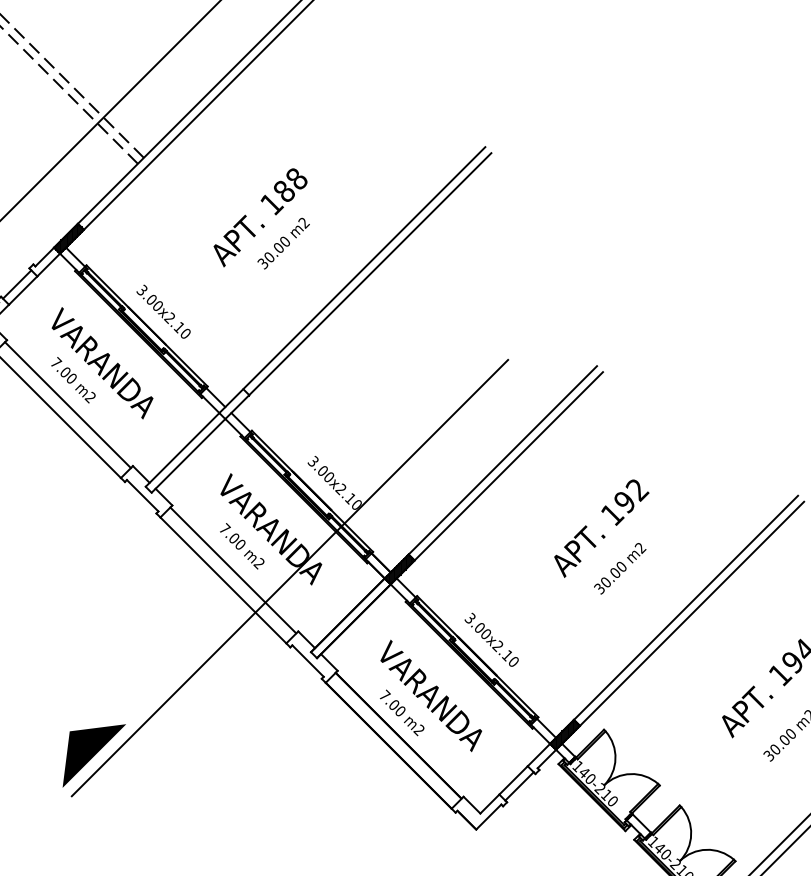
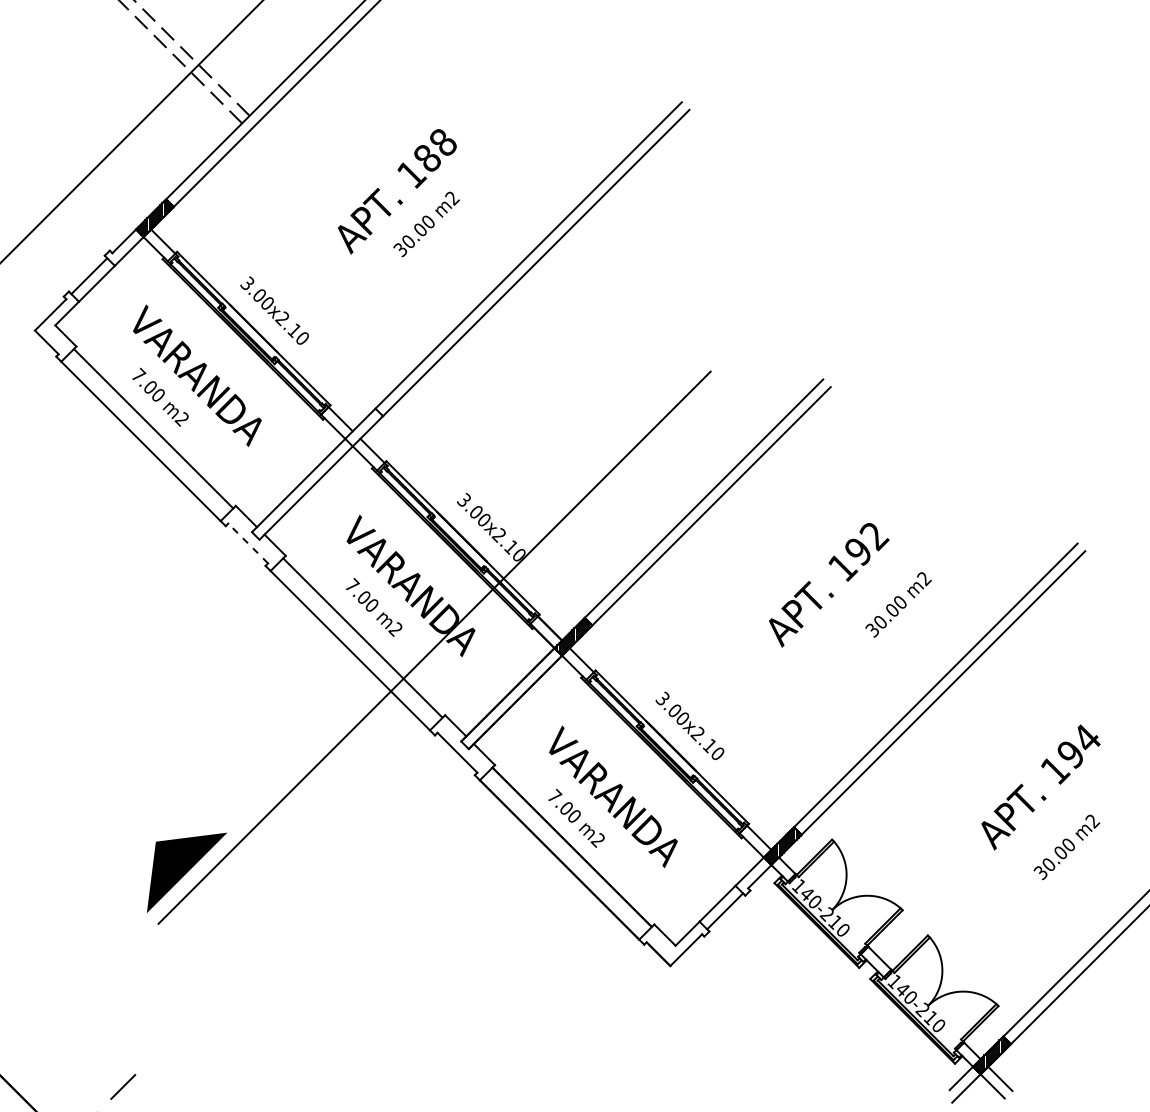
line: (142, 495) -> (247, 543), solid -> dashed
text: (620, 568) -> (898, 604), moved

